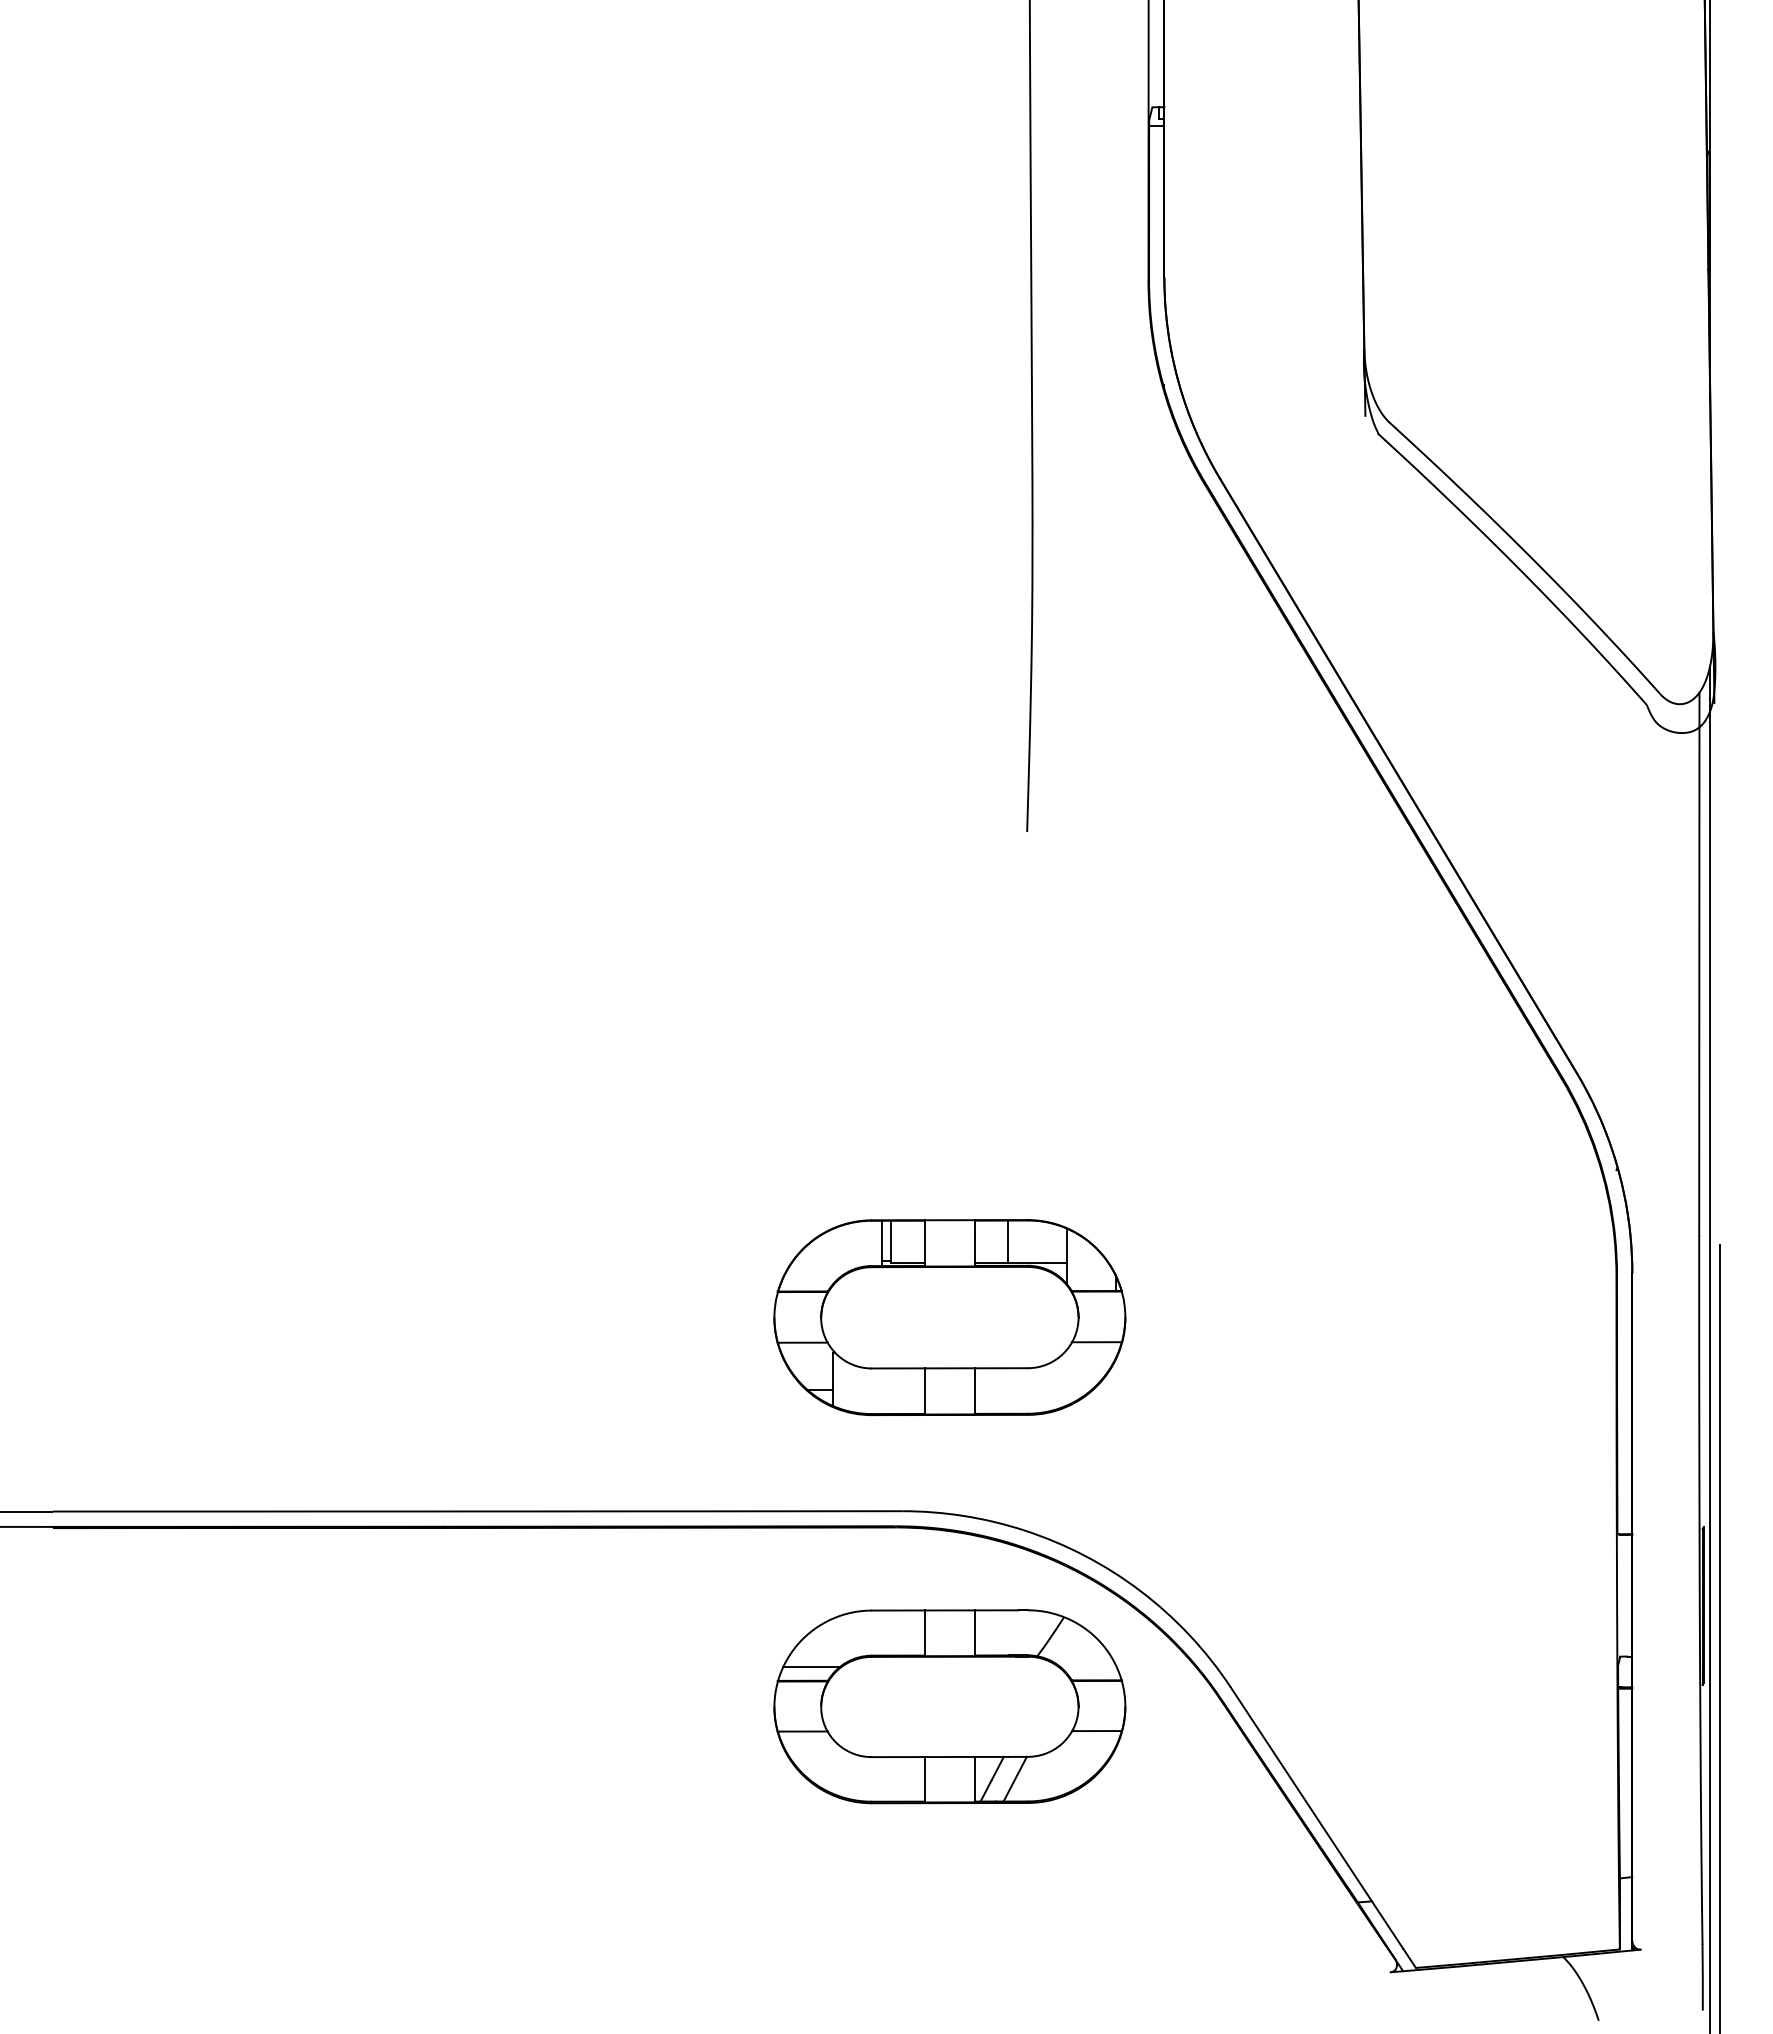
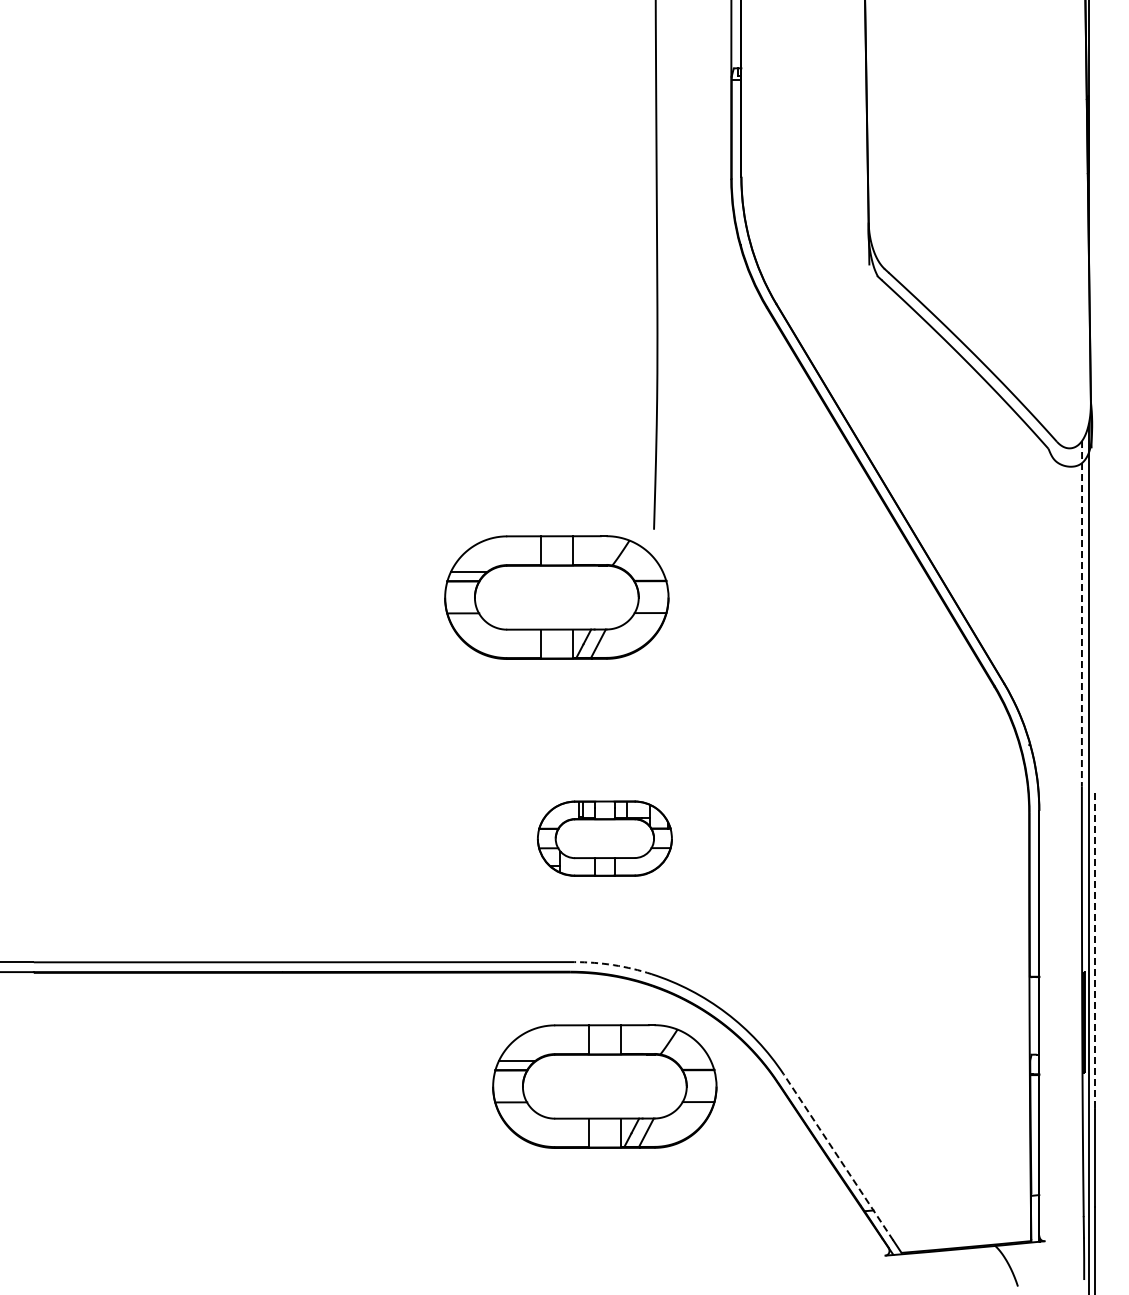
part: (873, 938) -> (556, 597), added
line: (1698, 963) -> (1081, 613), solid -> dashed
part: (949, 1317) -> (604, 838), size x0.6
line: (1720, 1494) -> (1095, 951), solid -> dashed
arc: (963, 1516) -> (613, 965), solid -> dashed
line: (1316, 1818) -> (838, 1157), solid -> dashed

